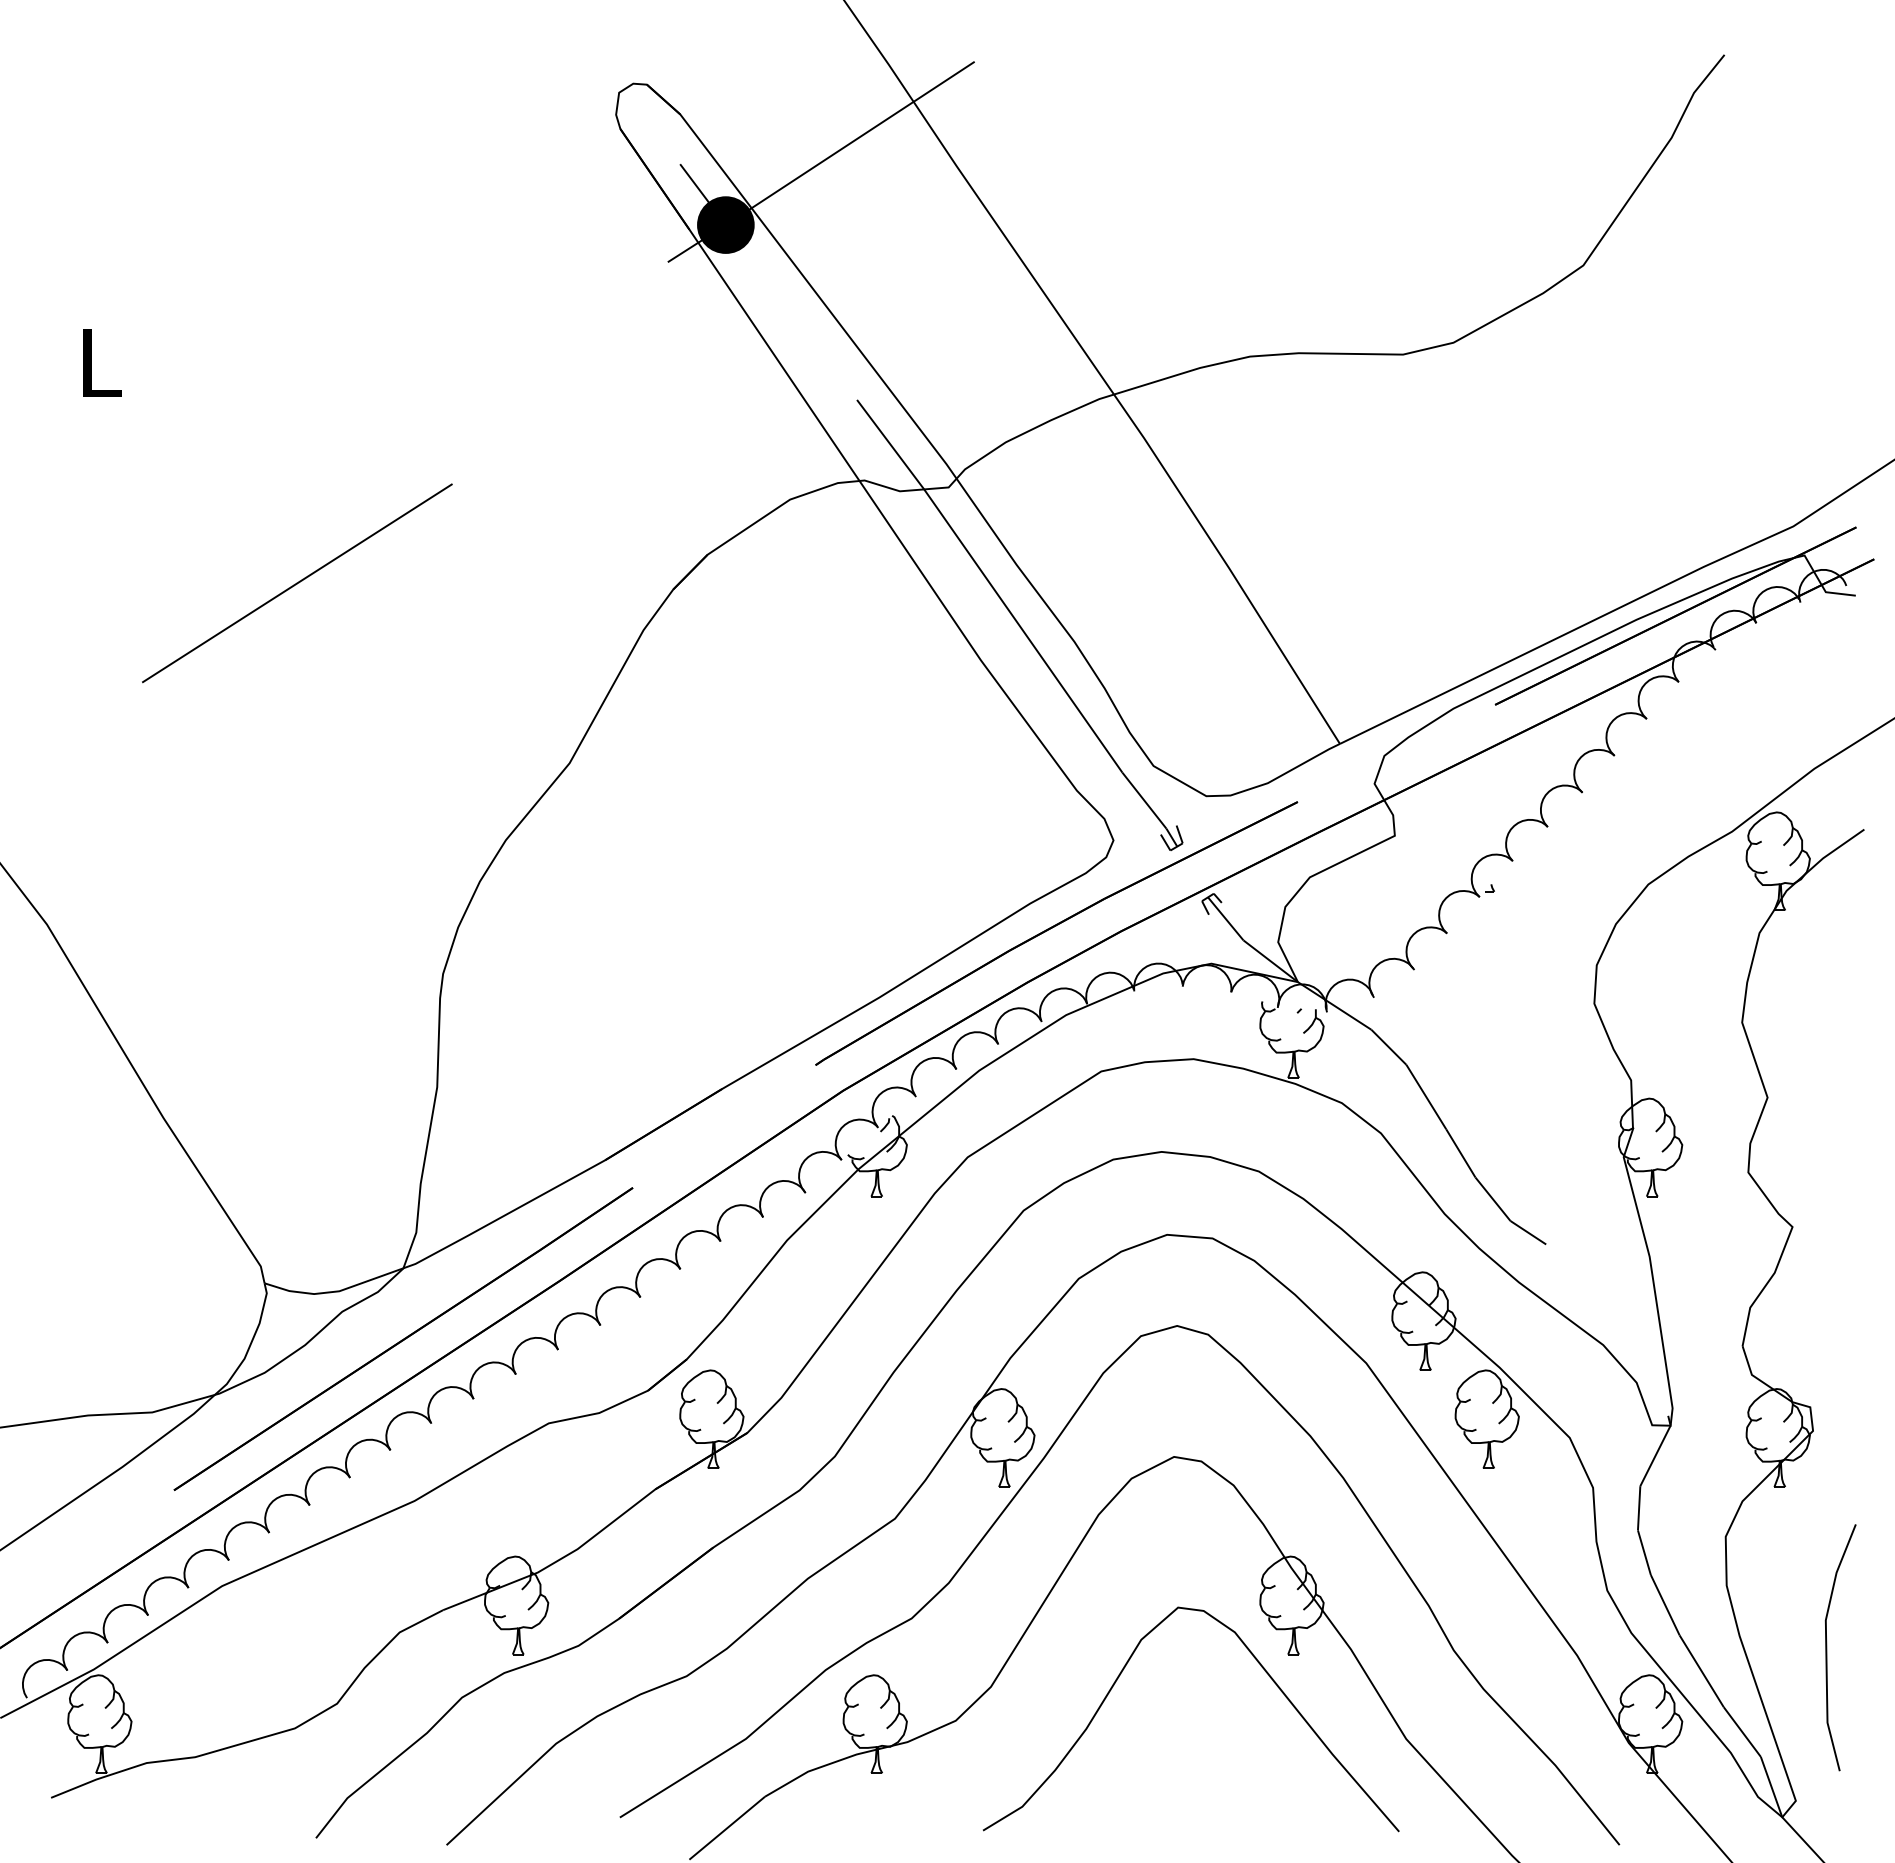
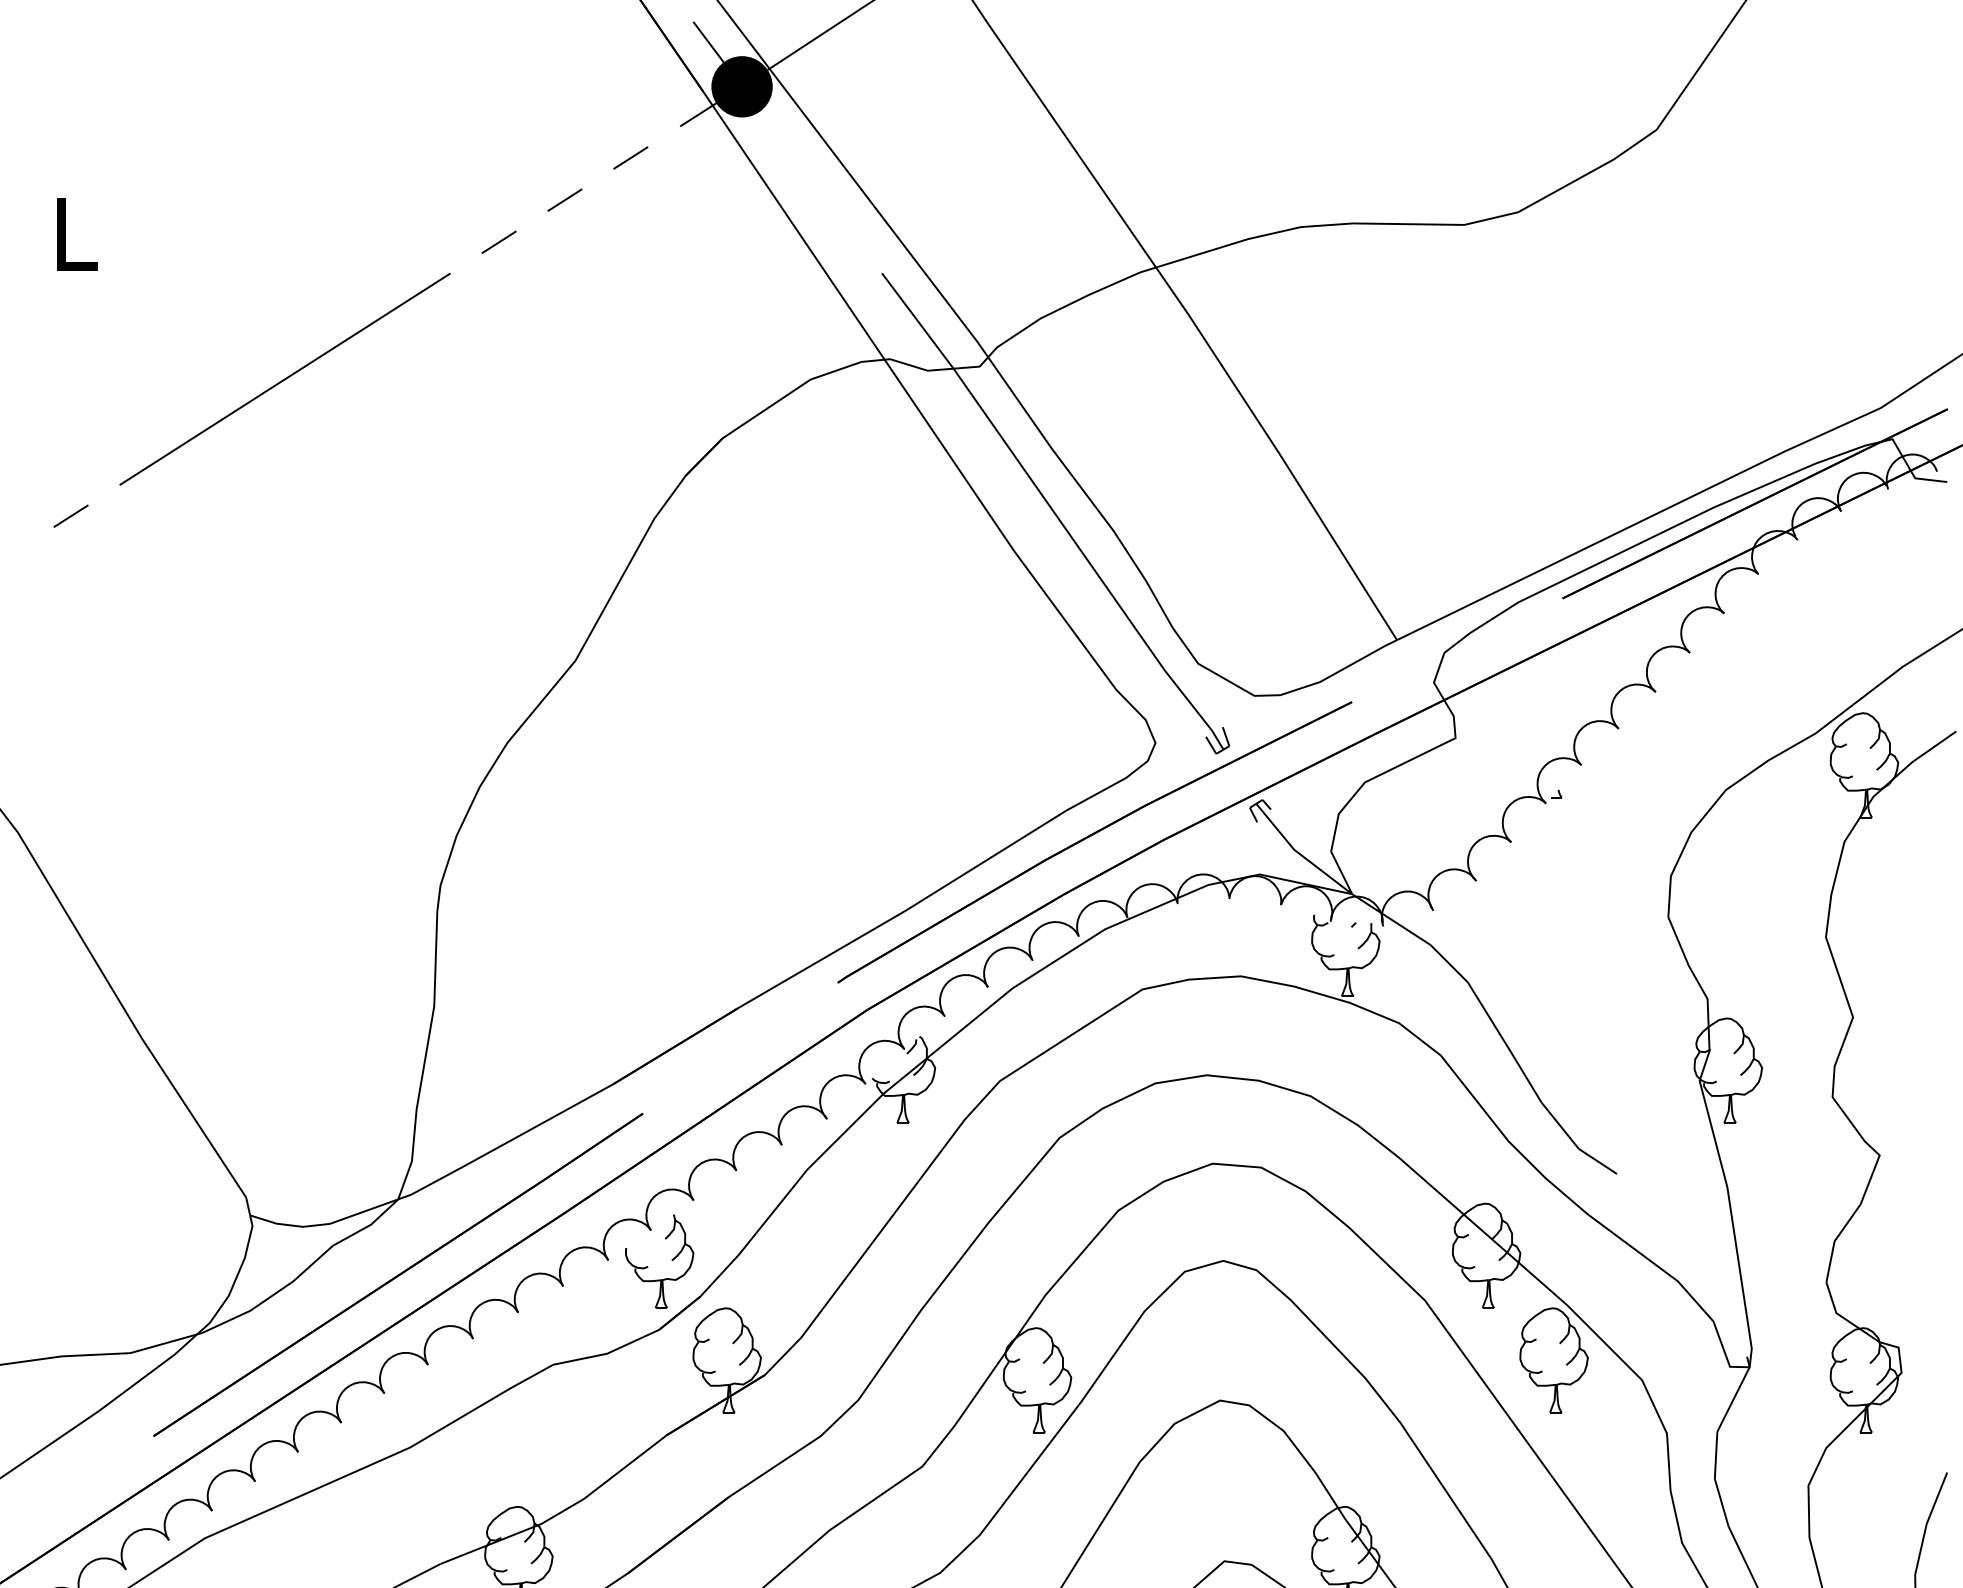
line: (621, 291) -> (630, 157), added
line: (559, 331) -> (564, 200), added
line: (497, 370) -> (498, 241), added
line: (297, 583) -> (285, 379), moved
line: (96, 627) -> (70, 515), added
part: (659, 1325) -> (671, 1260), added

